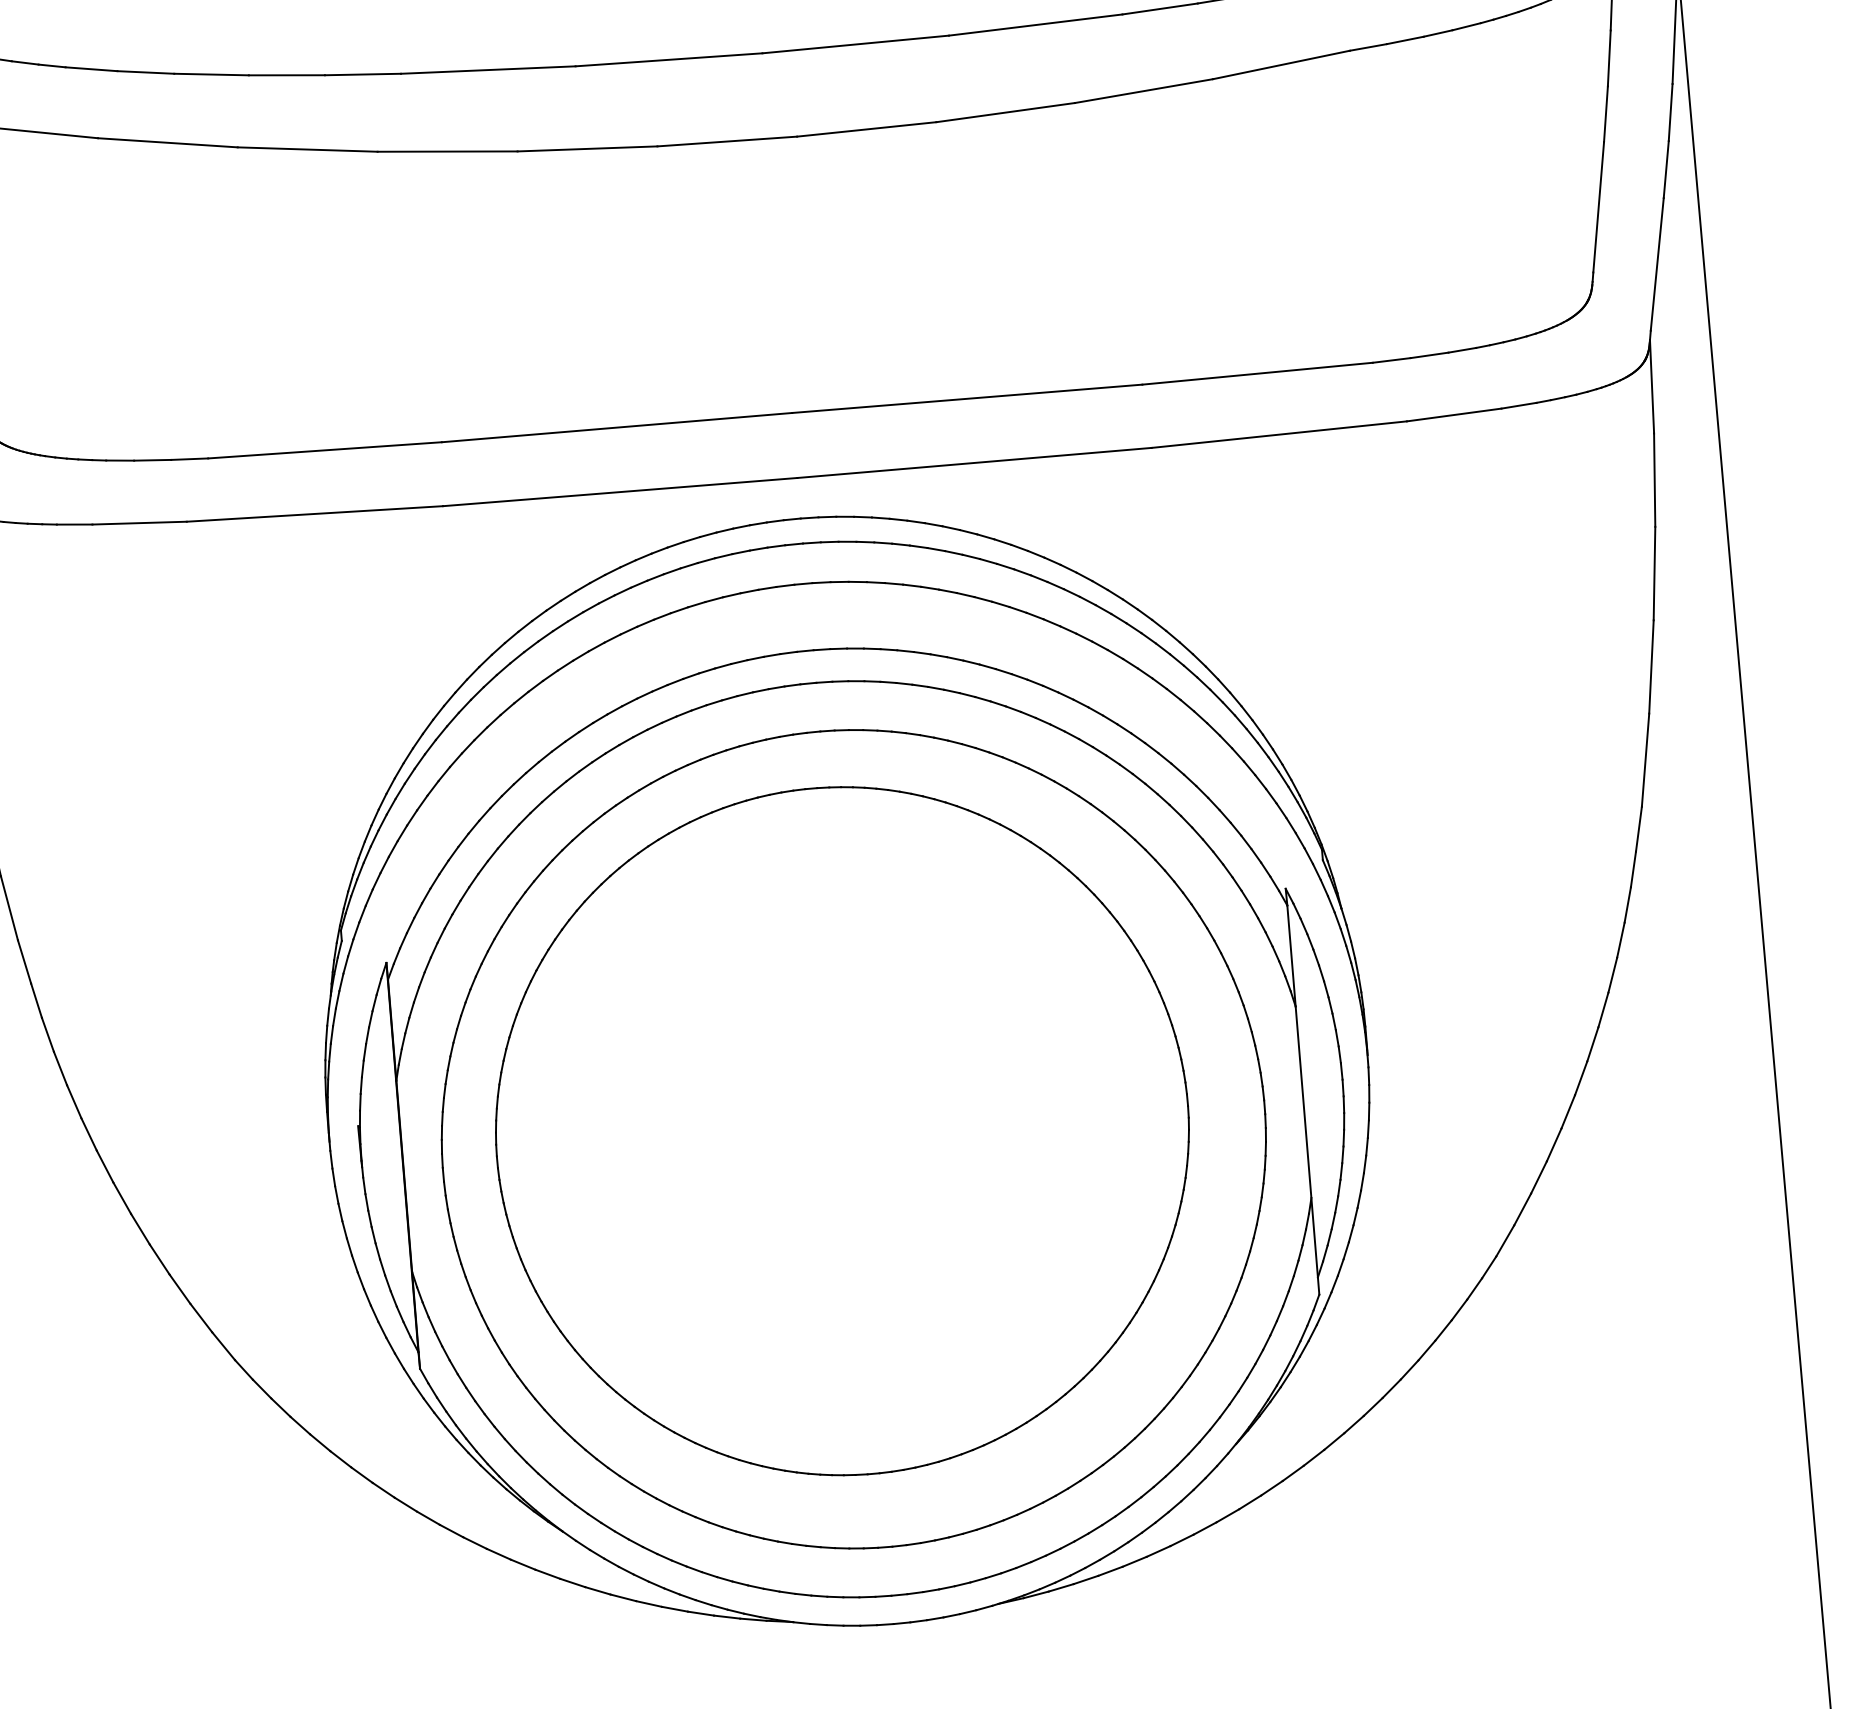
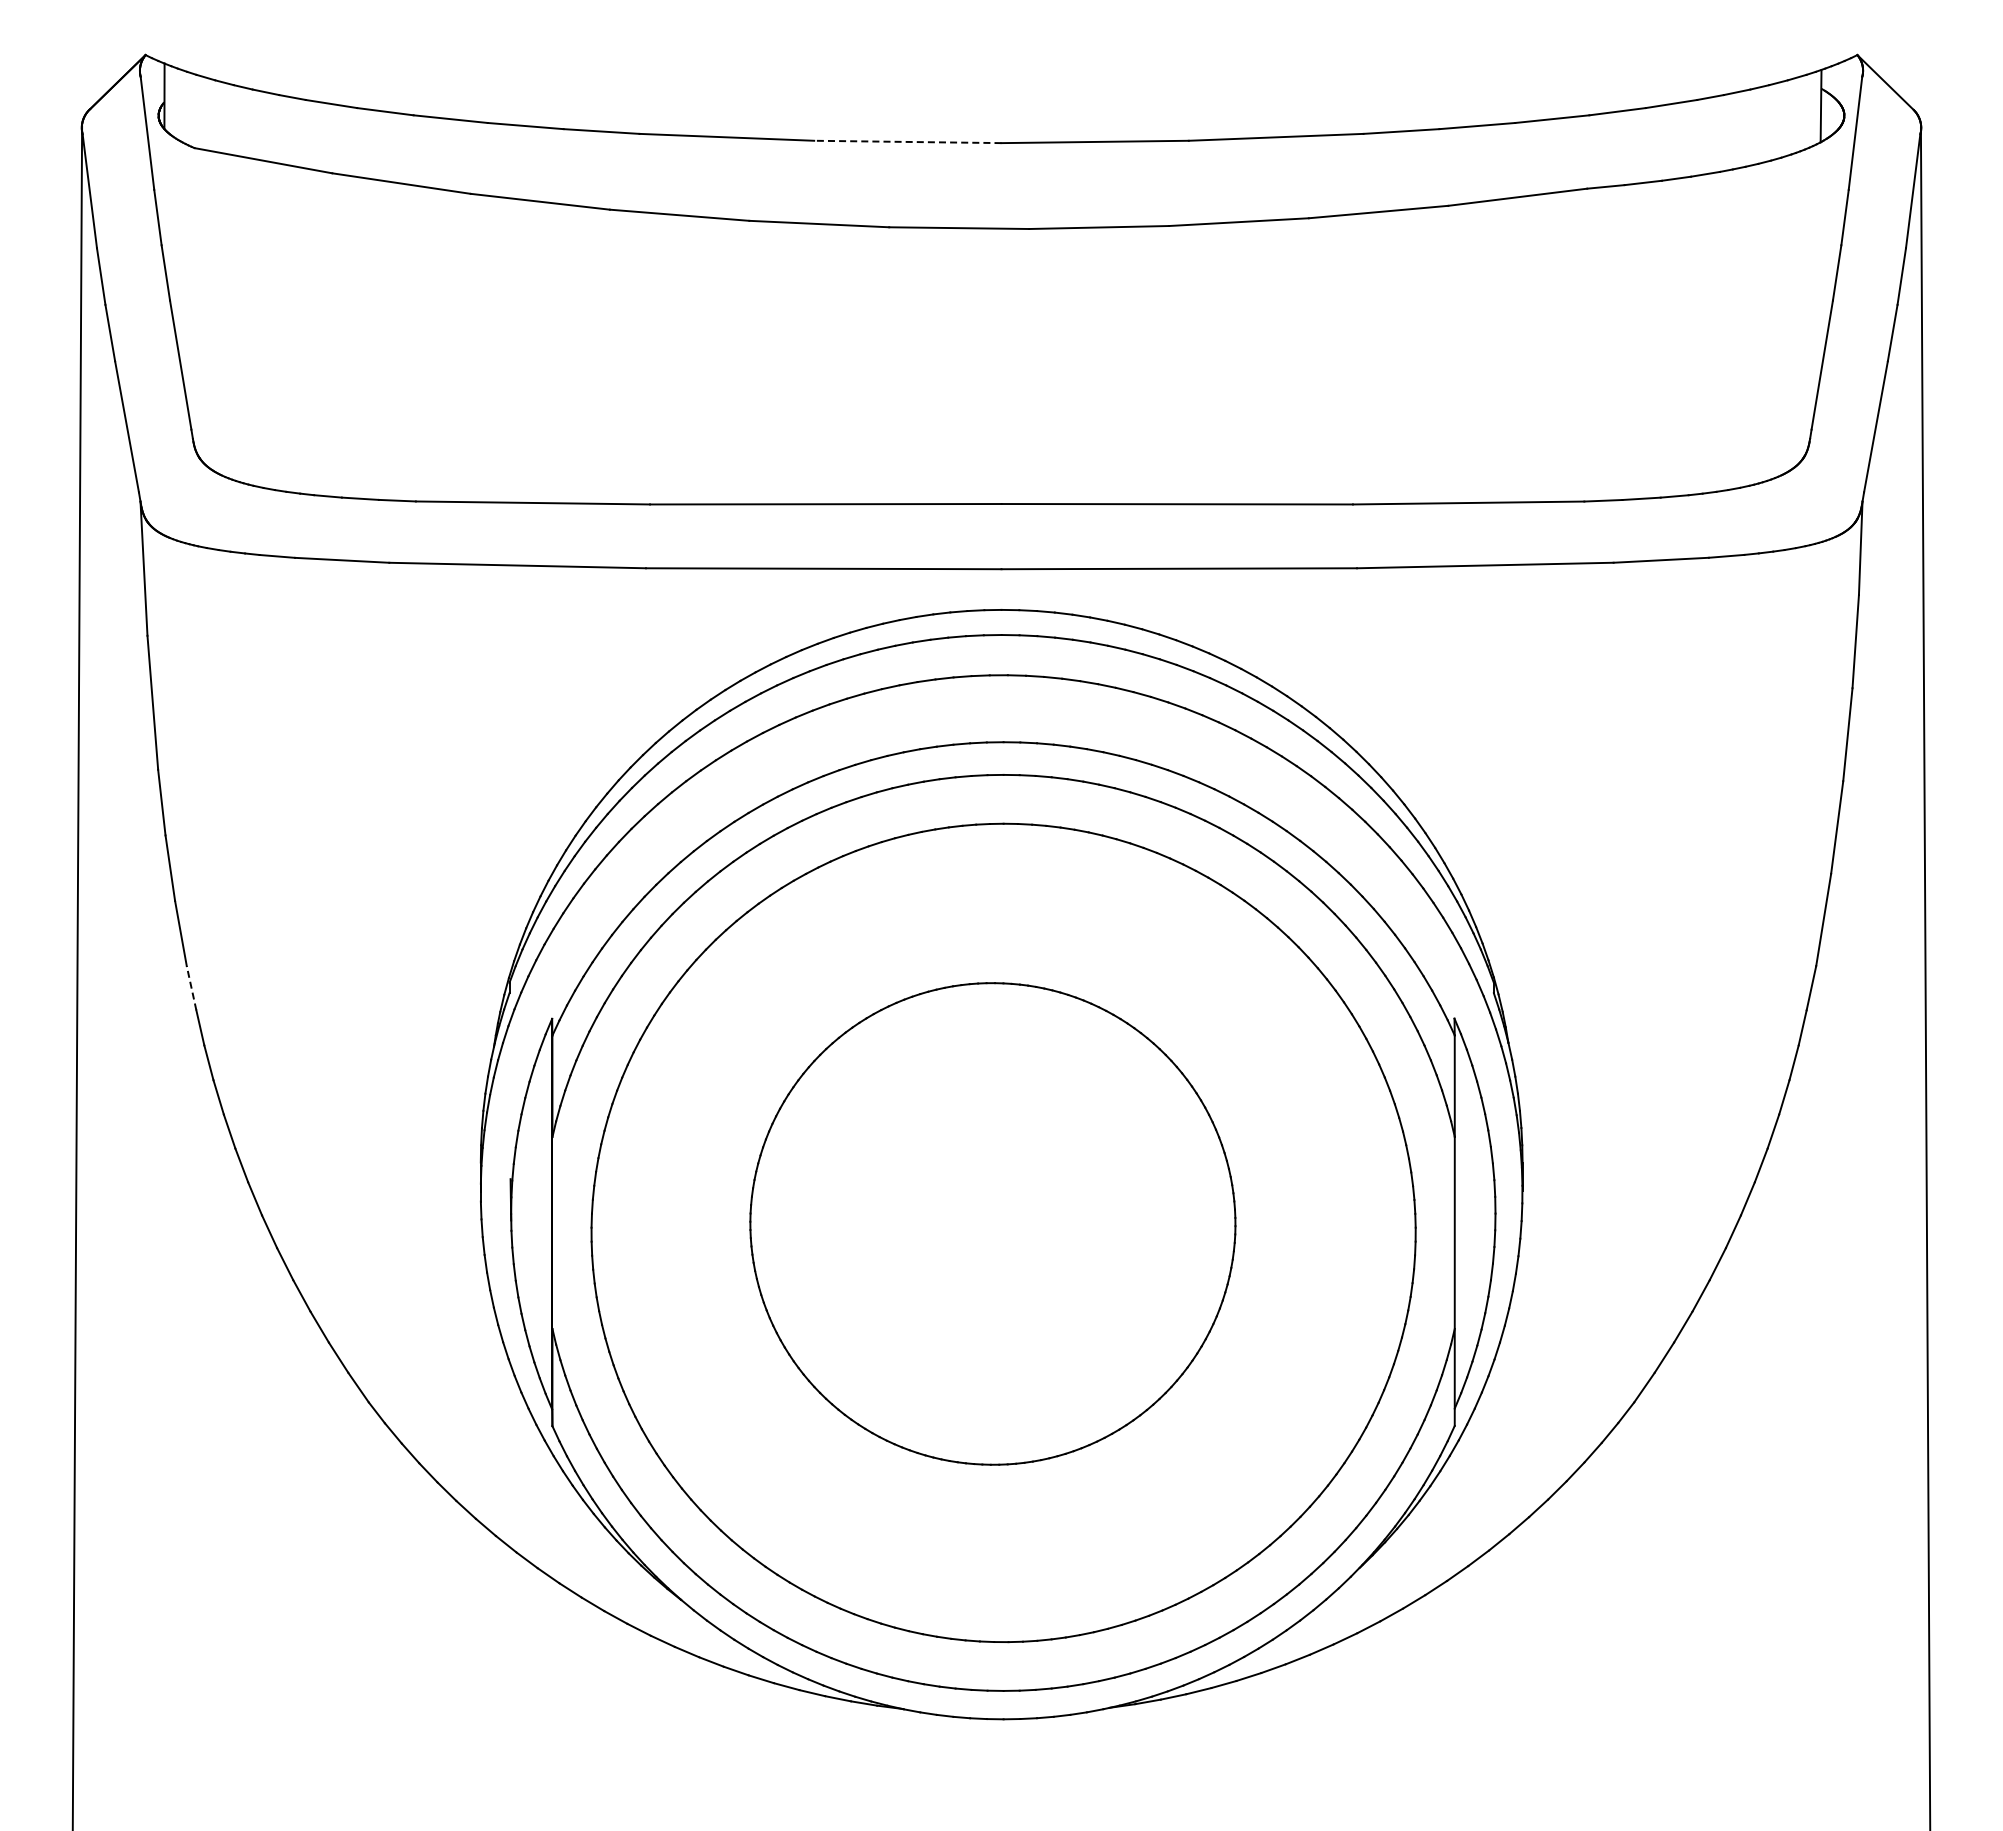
line: (668, 59) -> (907, 141), solid -> dashed
line: (24, 962) -> (191, 988), solid -> dashed
part: (842, 1130) -> (992, 1223), size x0.7

